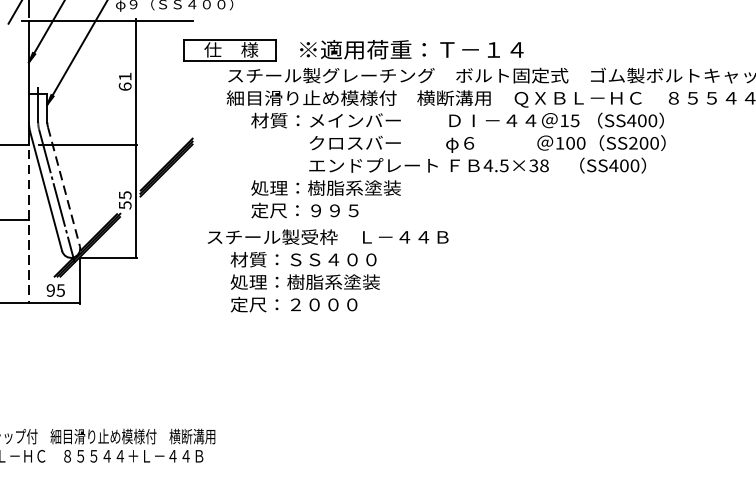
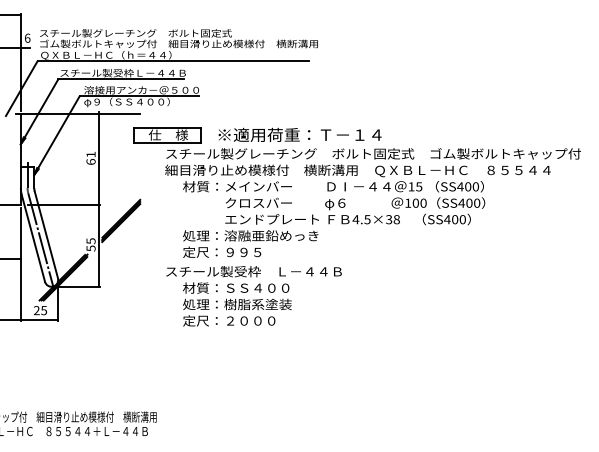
text: (633, 142) -> (461, 202), SS200 -> SS400
line: (64, 186) -> (46, 234), dashed -> solid
text: (372, 187) -> (271, 235), 処理：樹脂系塗装 -> 処理：溶融亜鉛めっき
line: (28, 227) -> (20, 264), dashed -> solid
text: (327, 271) -> (253, 296), moved
text: (50, 290) -> (36, 310), 95 -> 25

